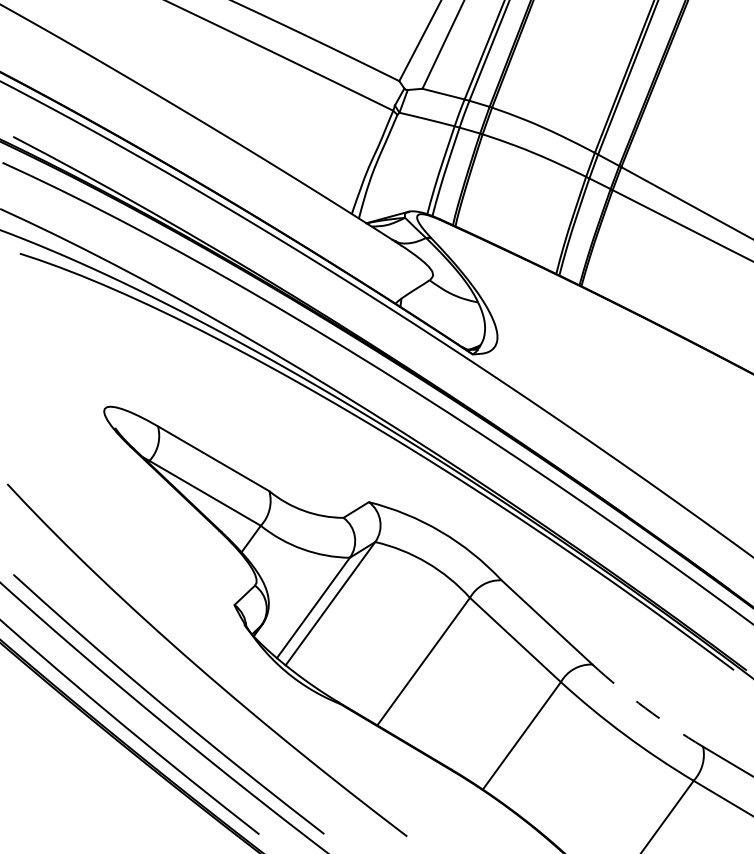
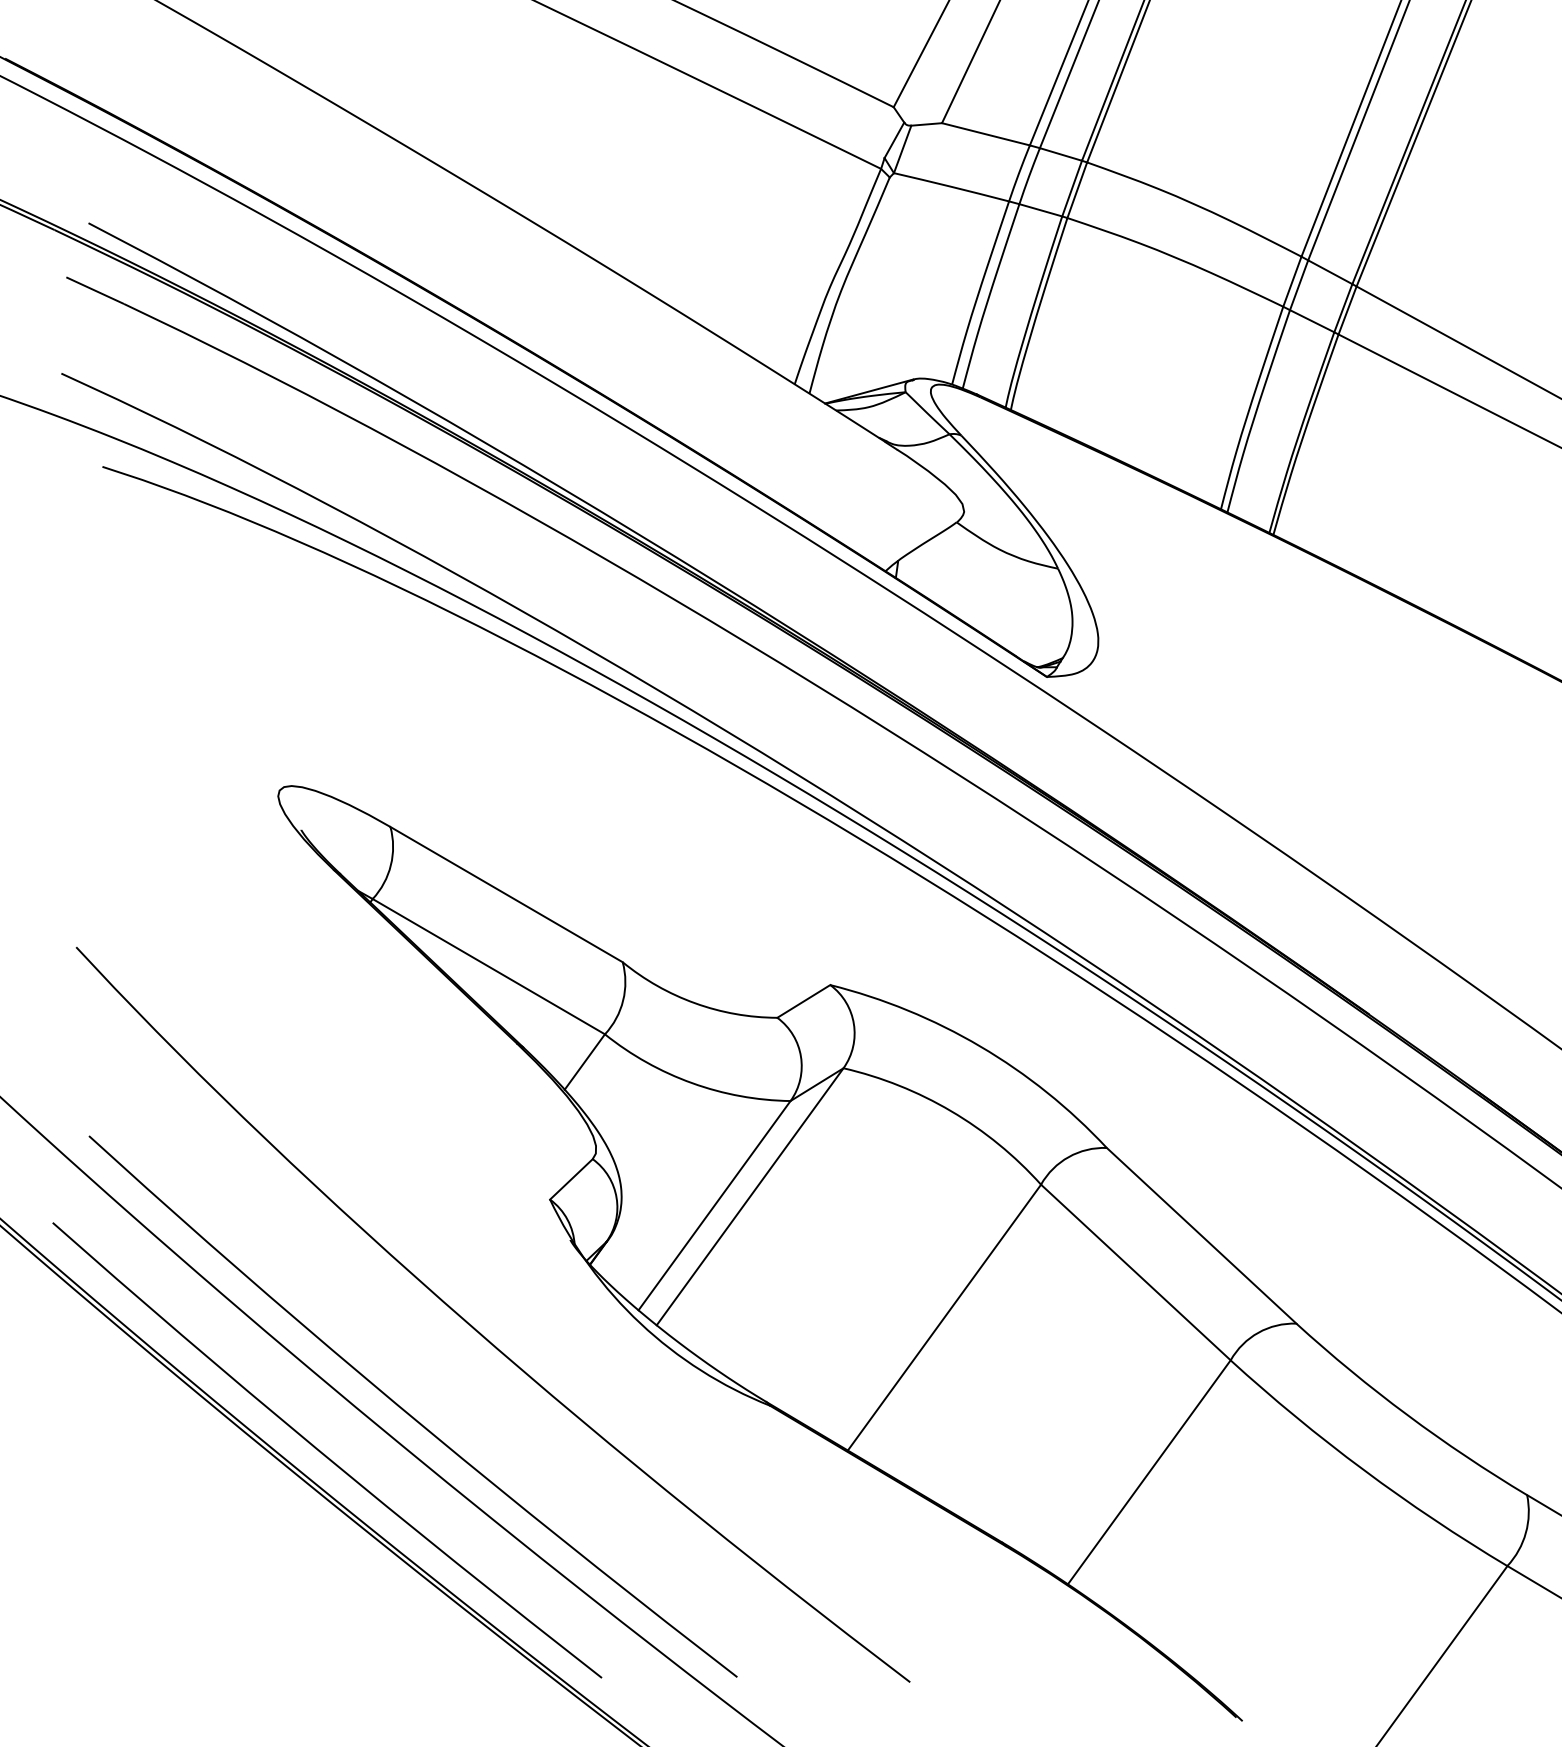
arc: (645, 708) -> (1406, 1415), dashed -> solid

